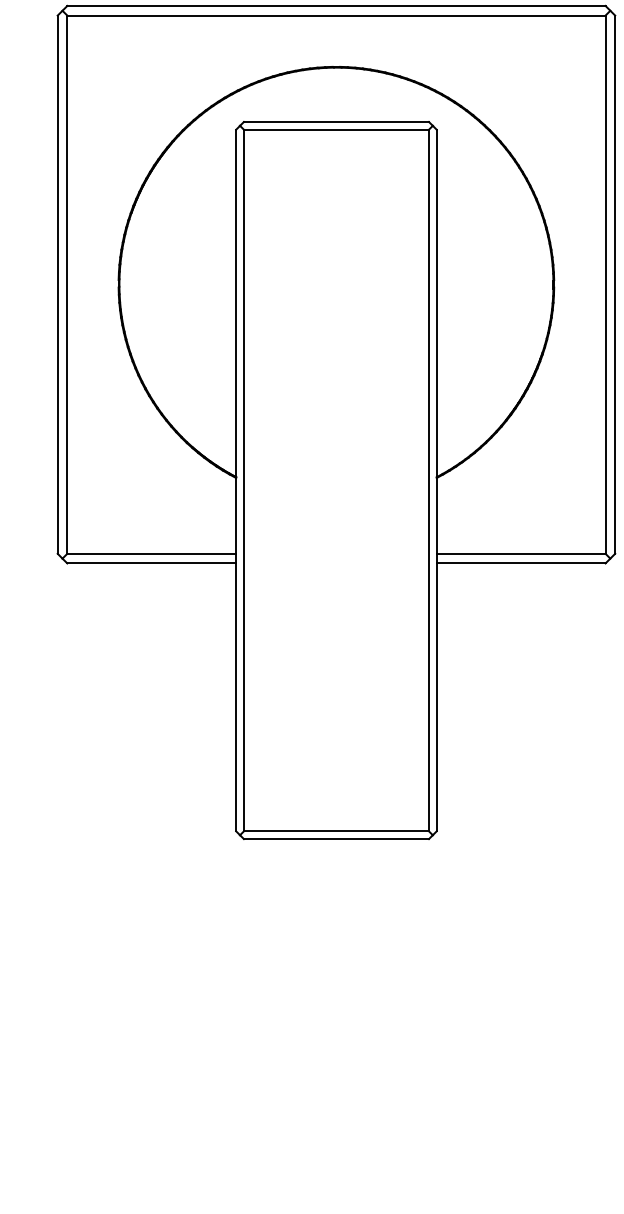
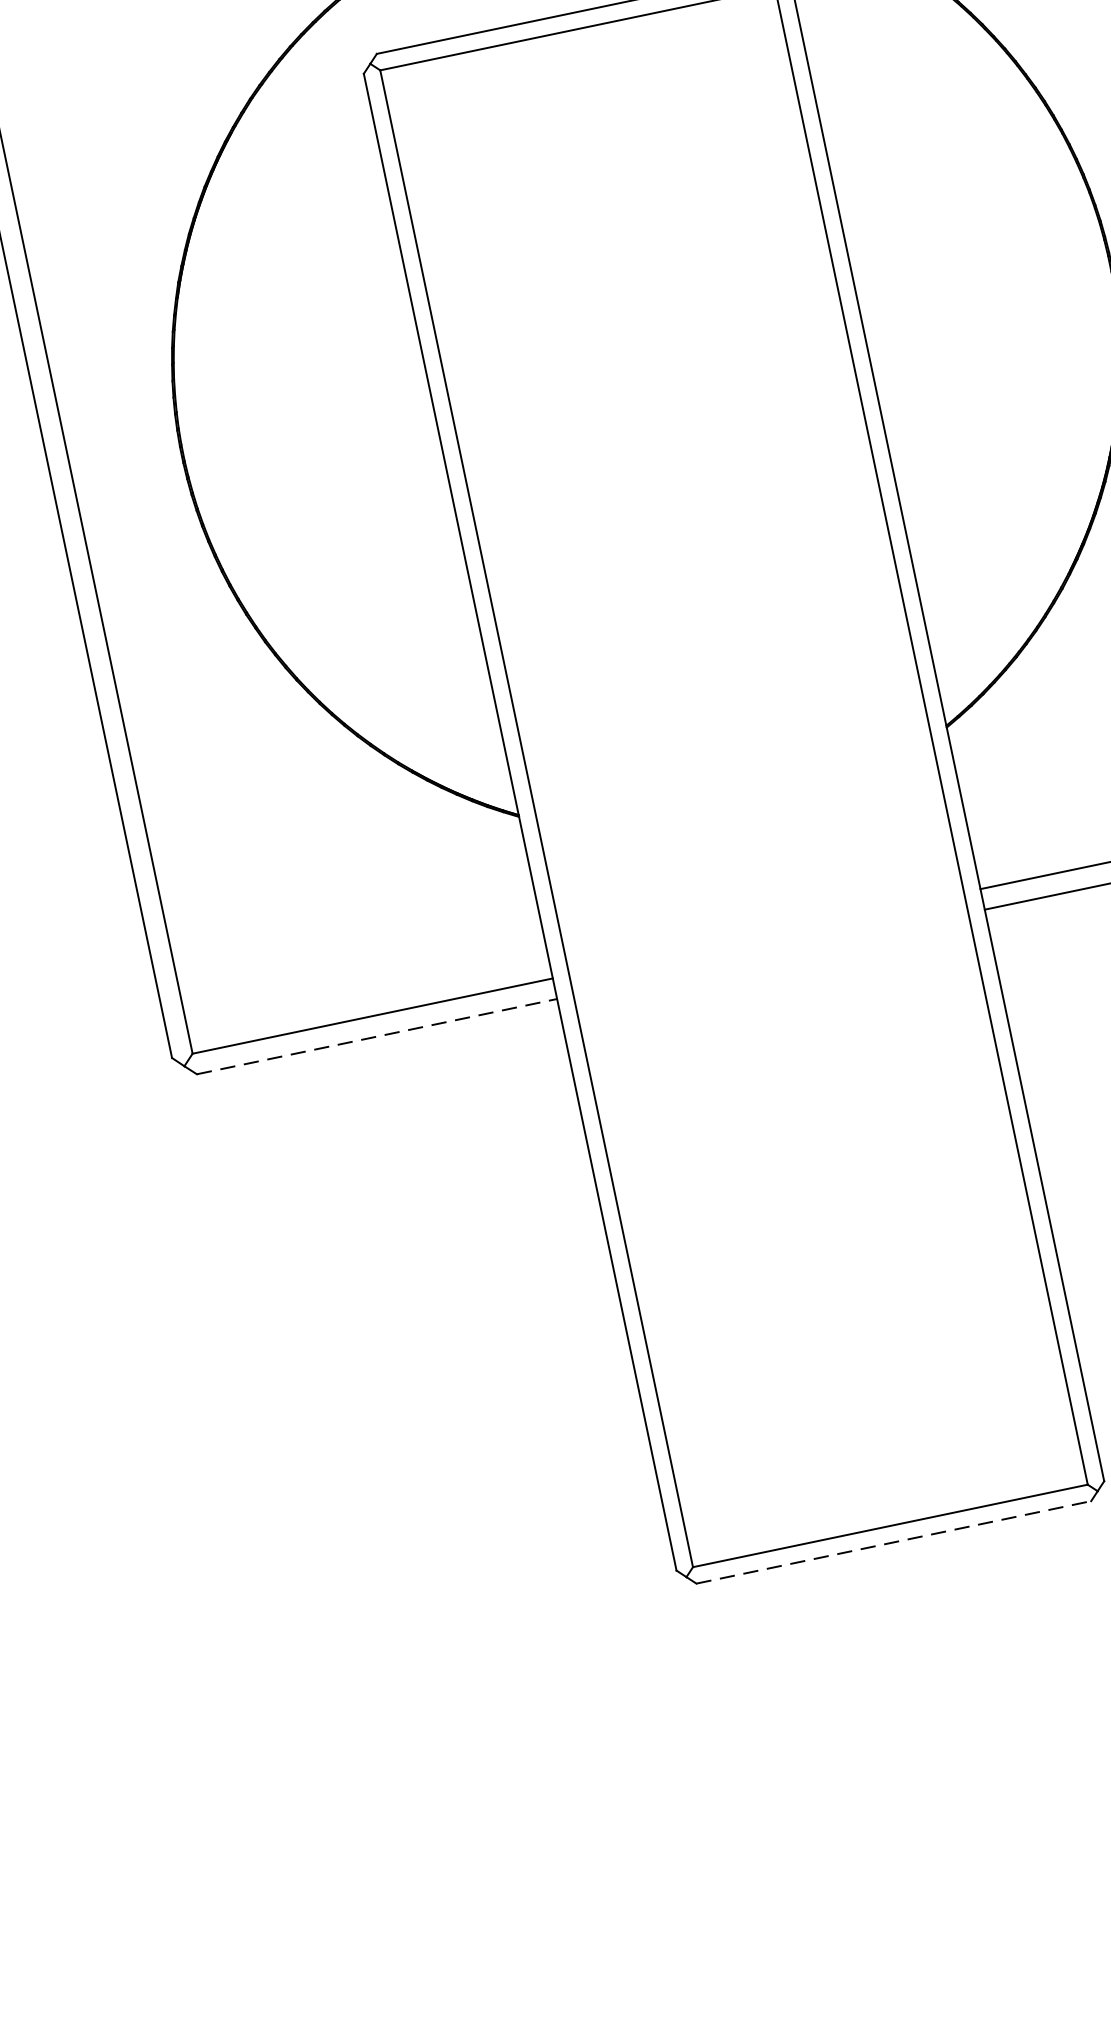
line: (152, 563) -> (378, 1036), solid -> dashed
line: (336, 839) -> (894, 1543), solid -> dashed

